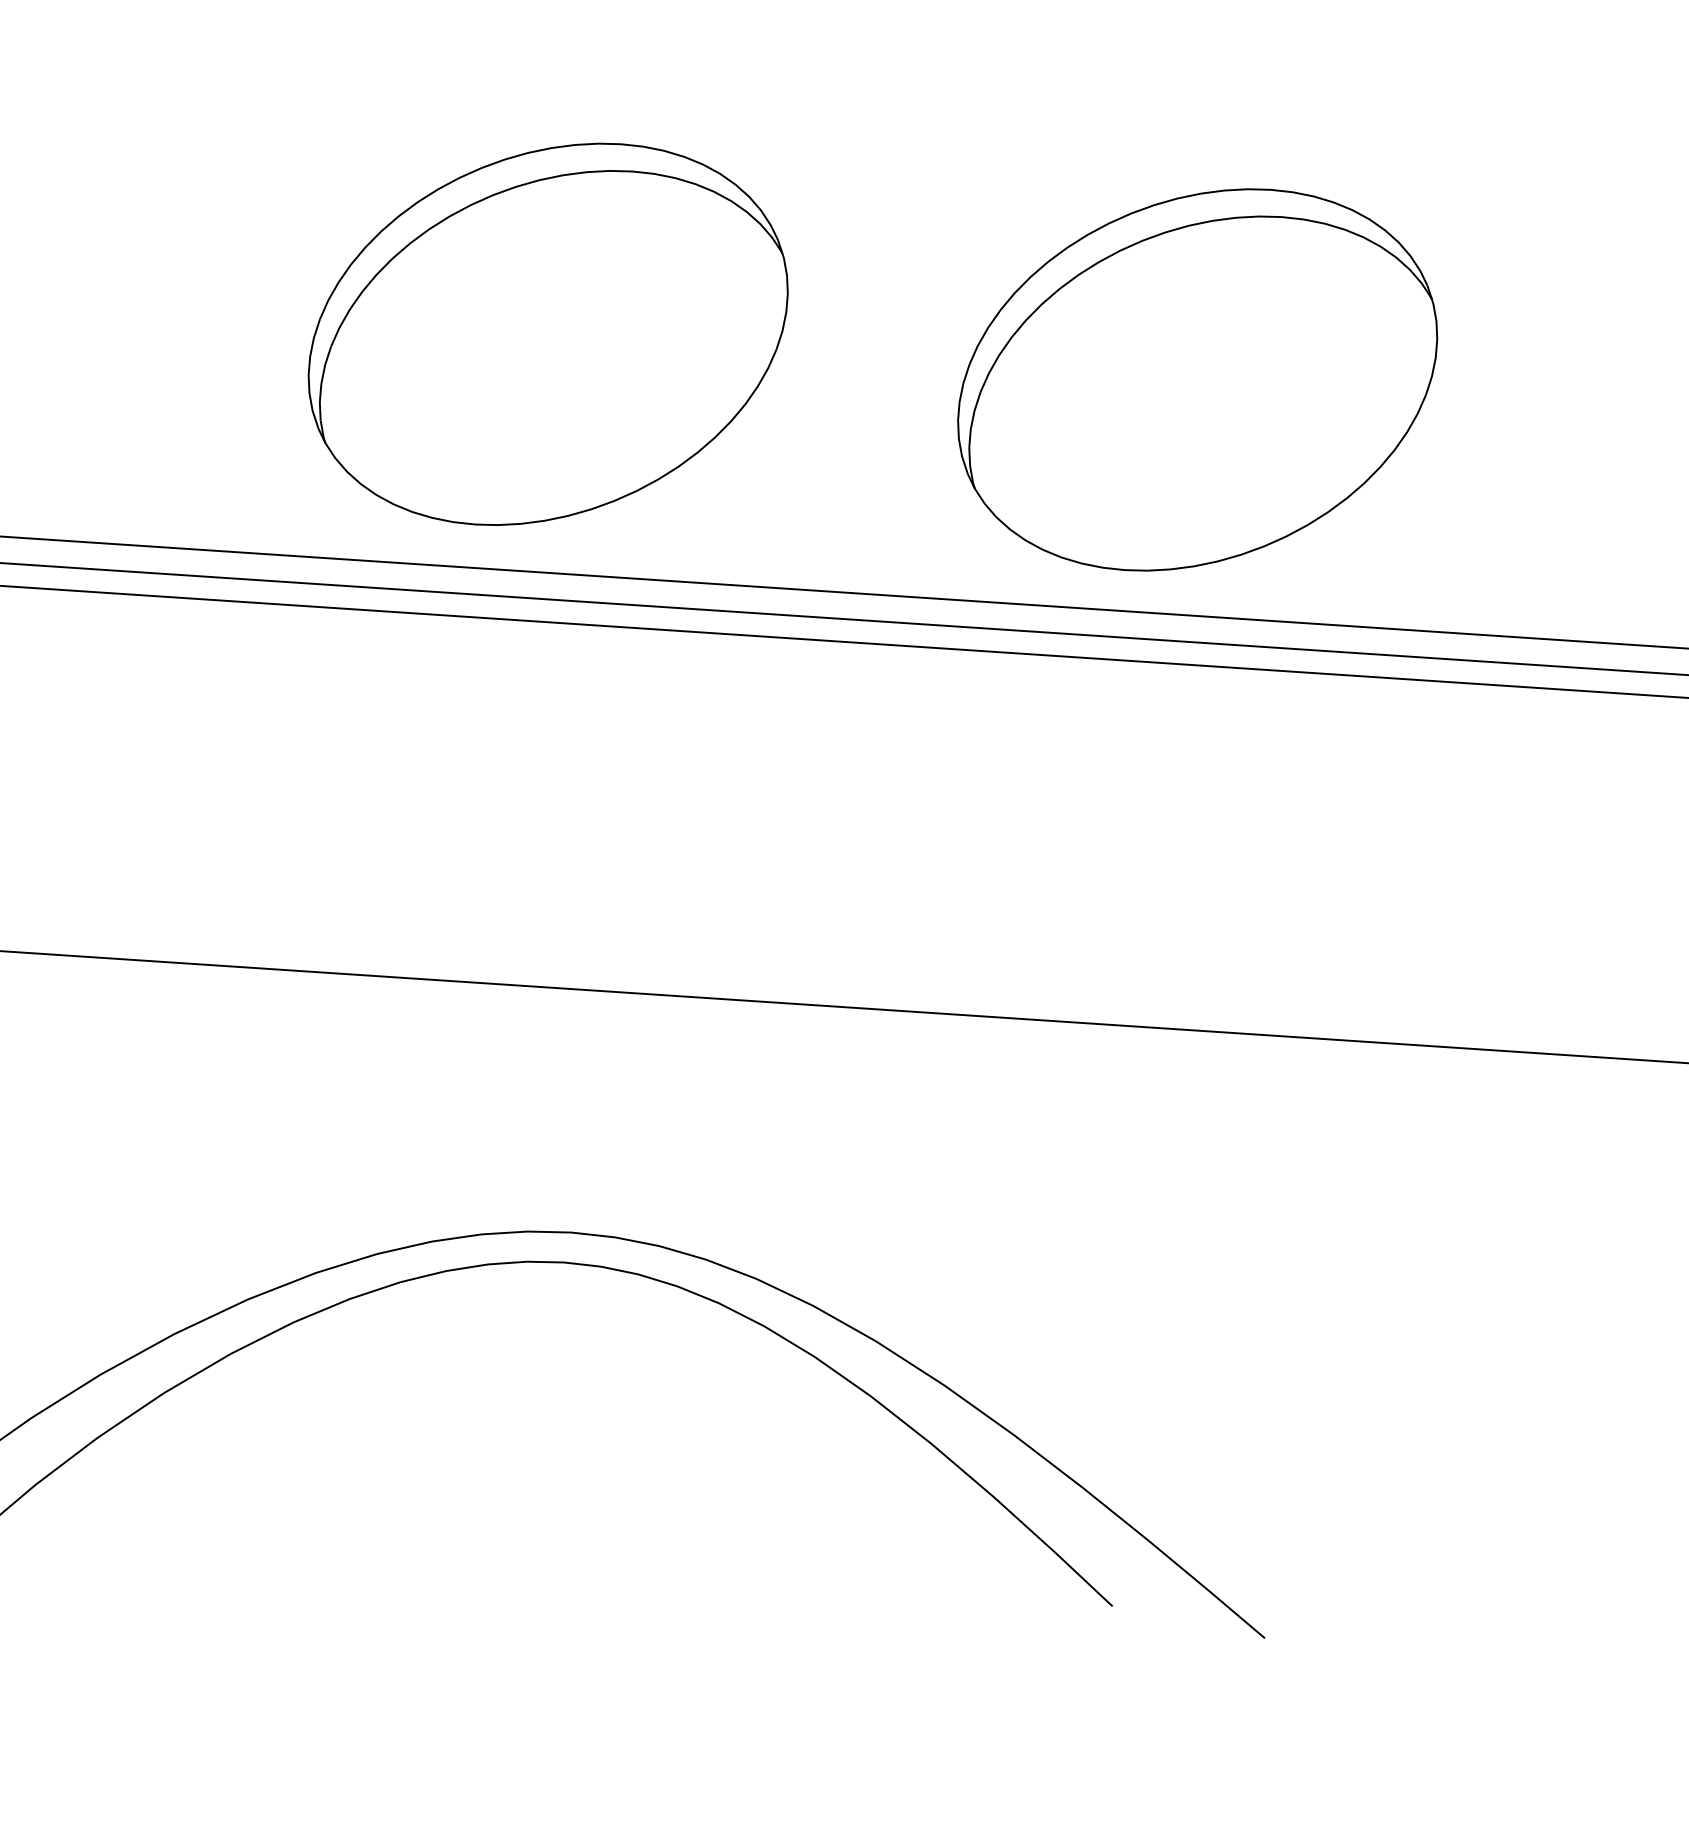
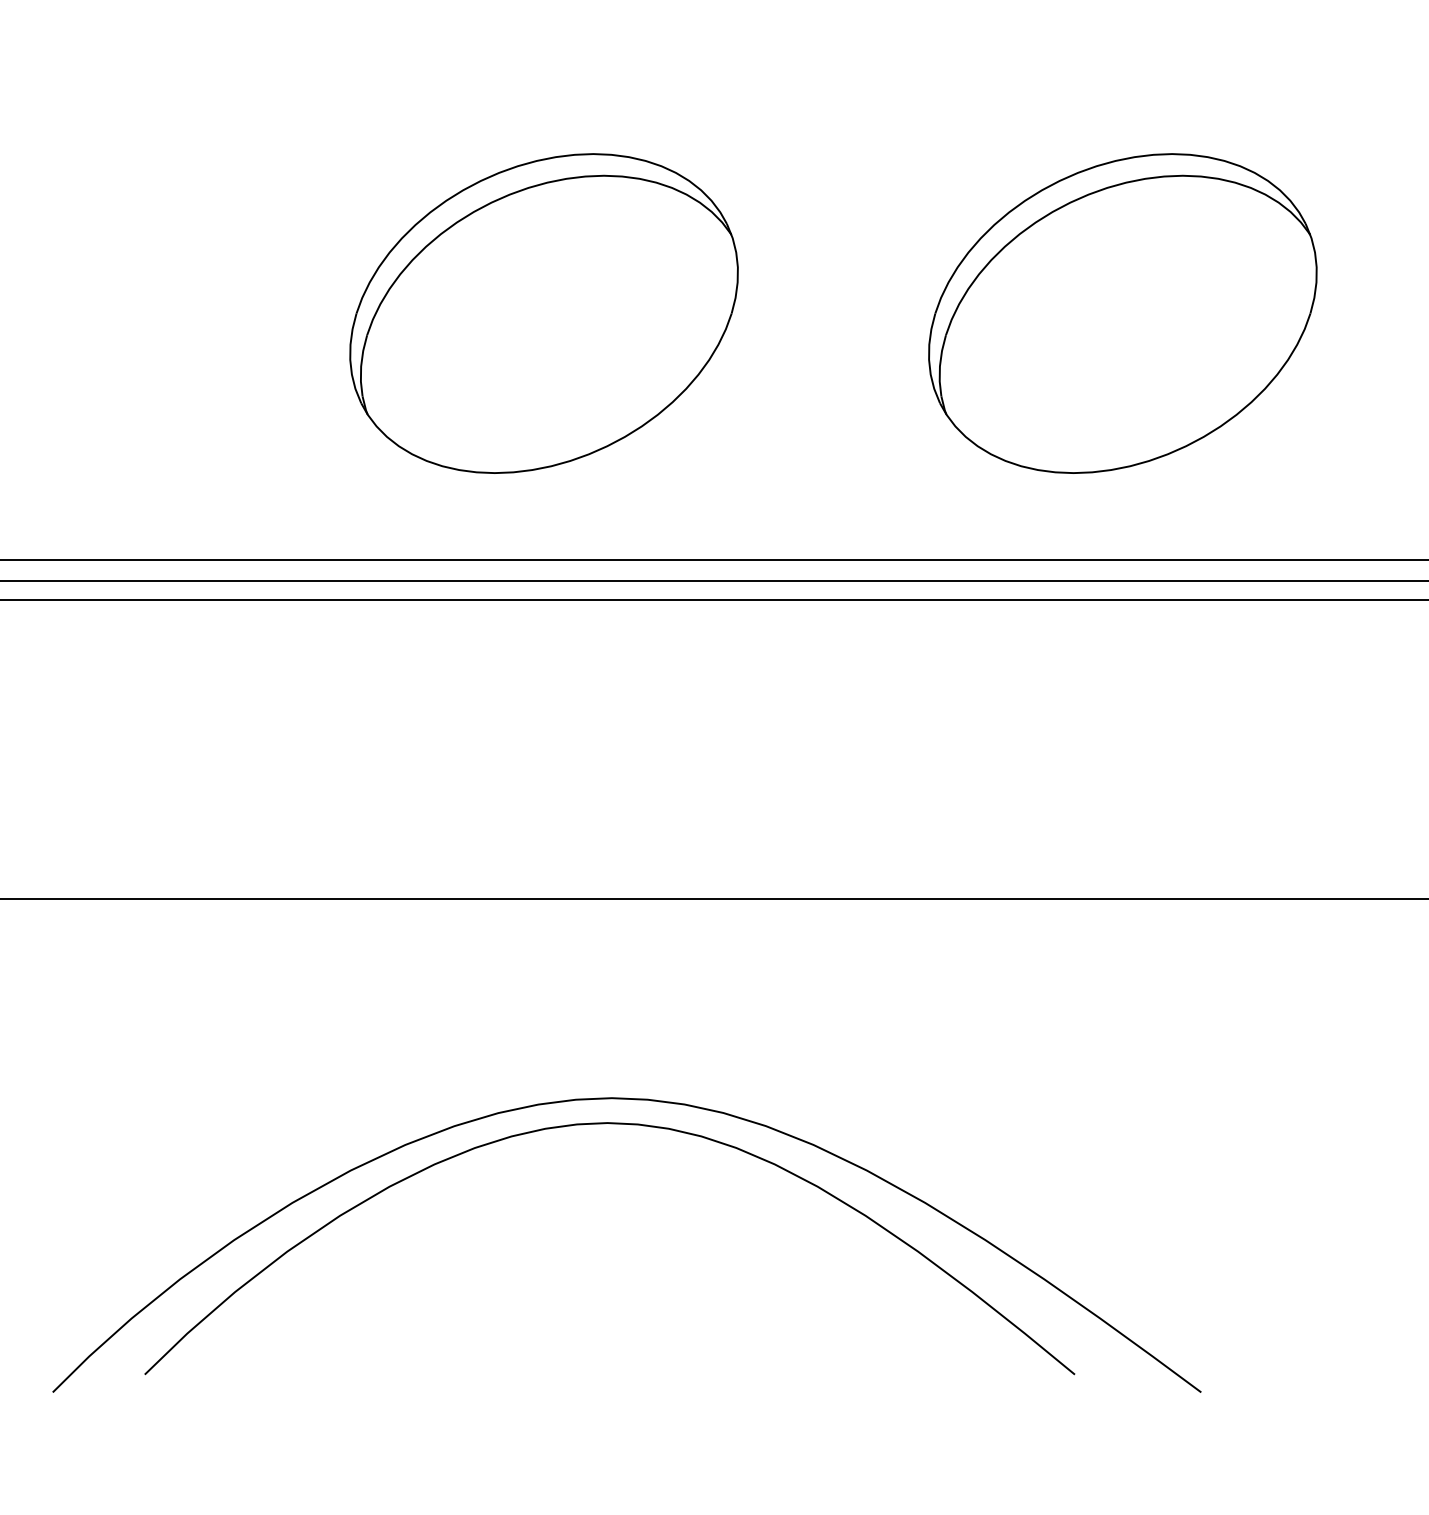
part: (547, 334) -> (543, 313), moved
part: (1197, 379) -> (1122, 313), moved

